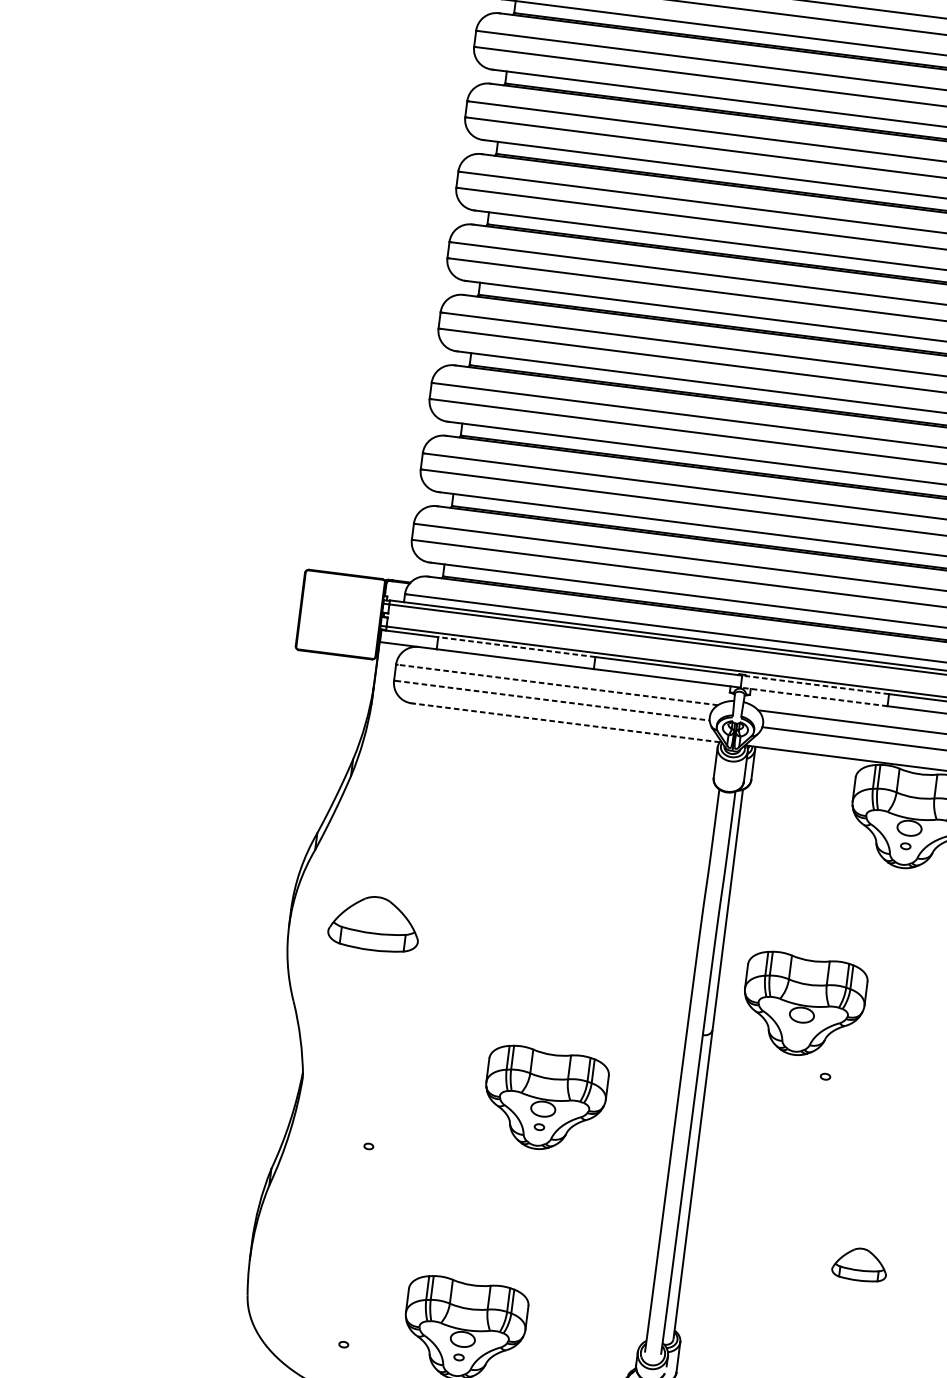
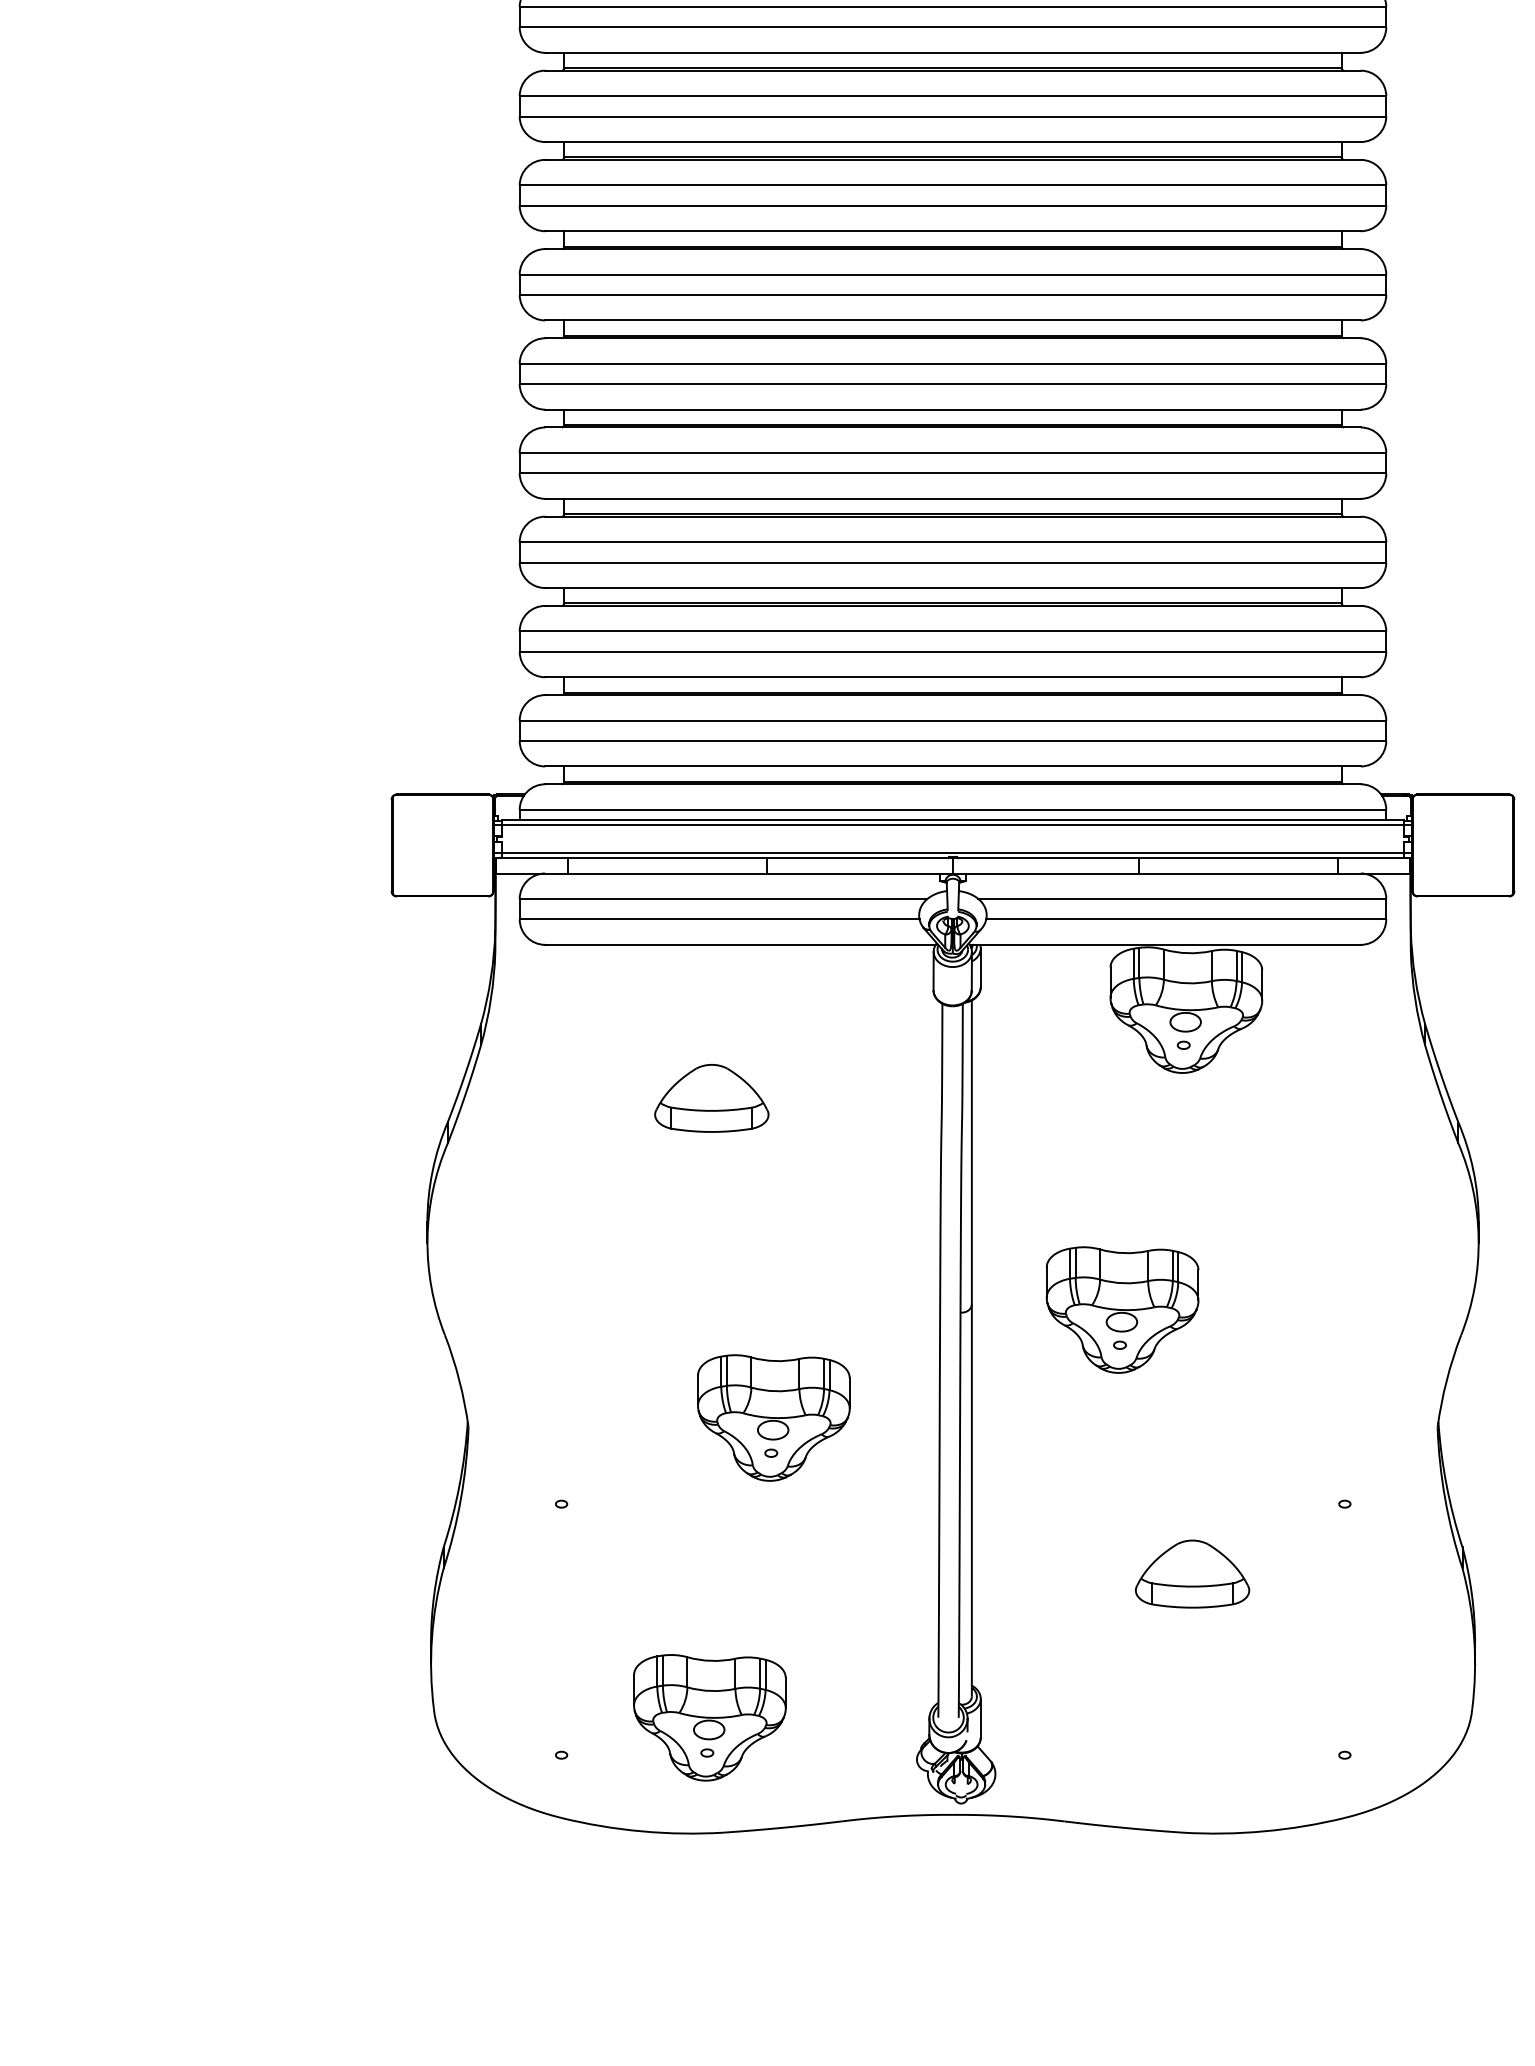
line: (516, 647) -> (667, 858), dashed -> solid
line: (557, 684) -> (724, 898), dashed -> solid
line: (815, 685) -> (1045, 858), dashed -> solid
line: (813, 696) -> (1045, 873), dashed -> solid
line: (552, 700) -> (720, 919), dashed -> solid
line: (565, 722) -> (740, 944), dashed -> solid
part: (374, 923) -> (711, 1098), moved
part: (803, 1005) -> (1122, 1309), moved
part: (859, 1264) -> (1192, 1573), size x1.67

